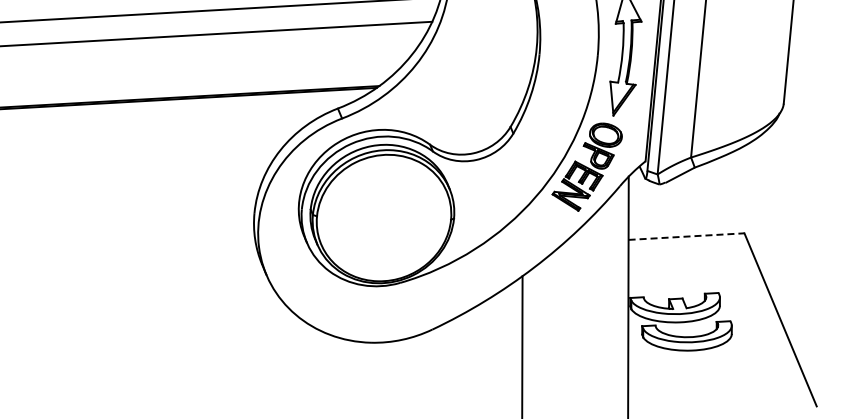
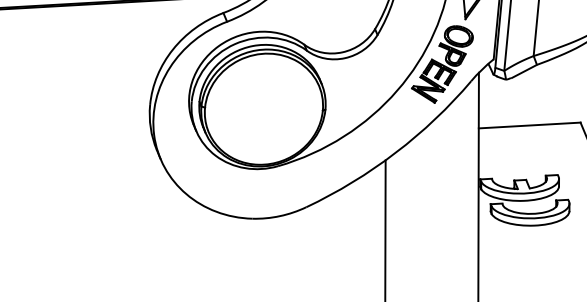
line: (687, 236) -> (530, 125), dashed -> solid

